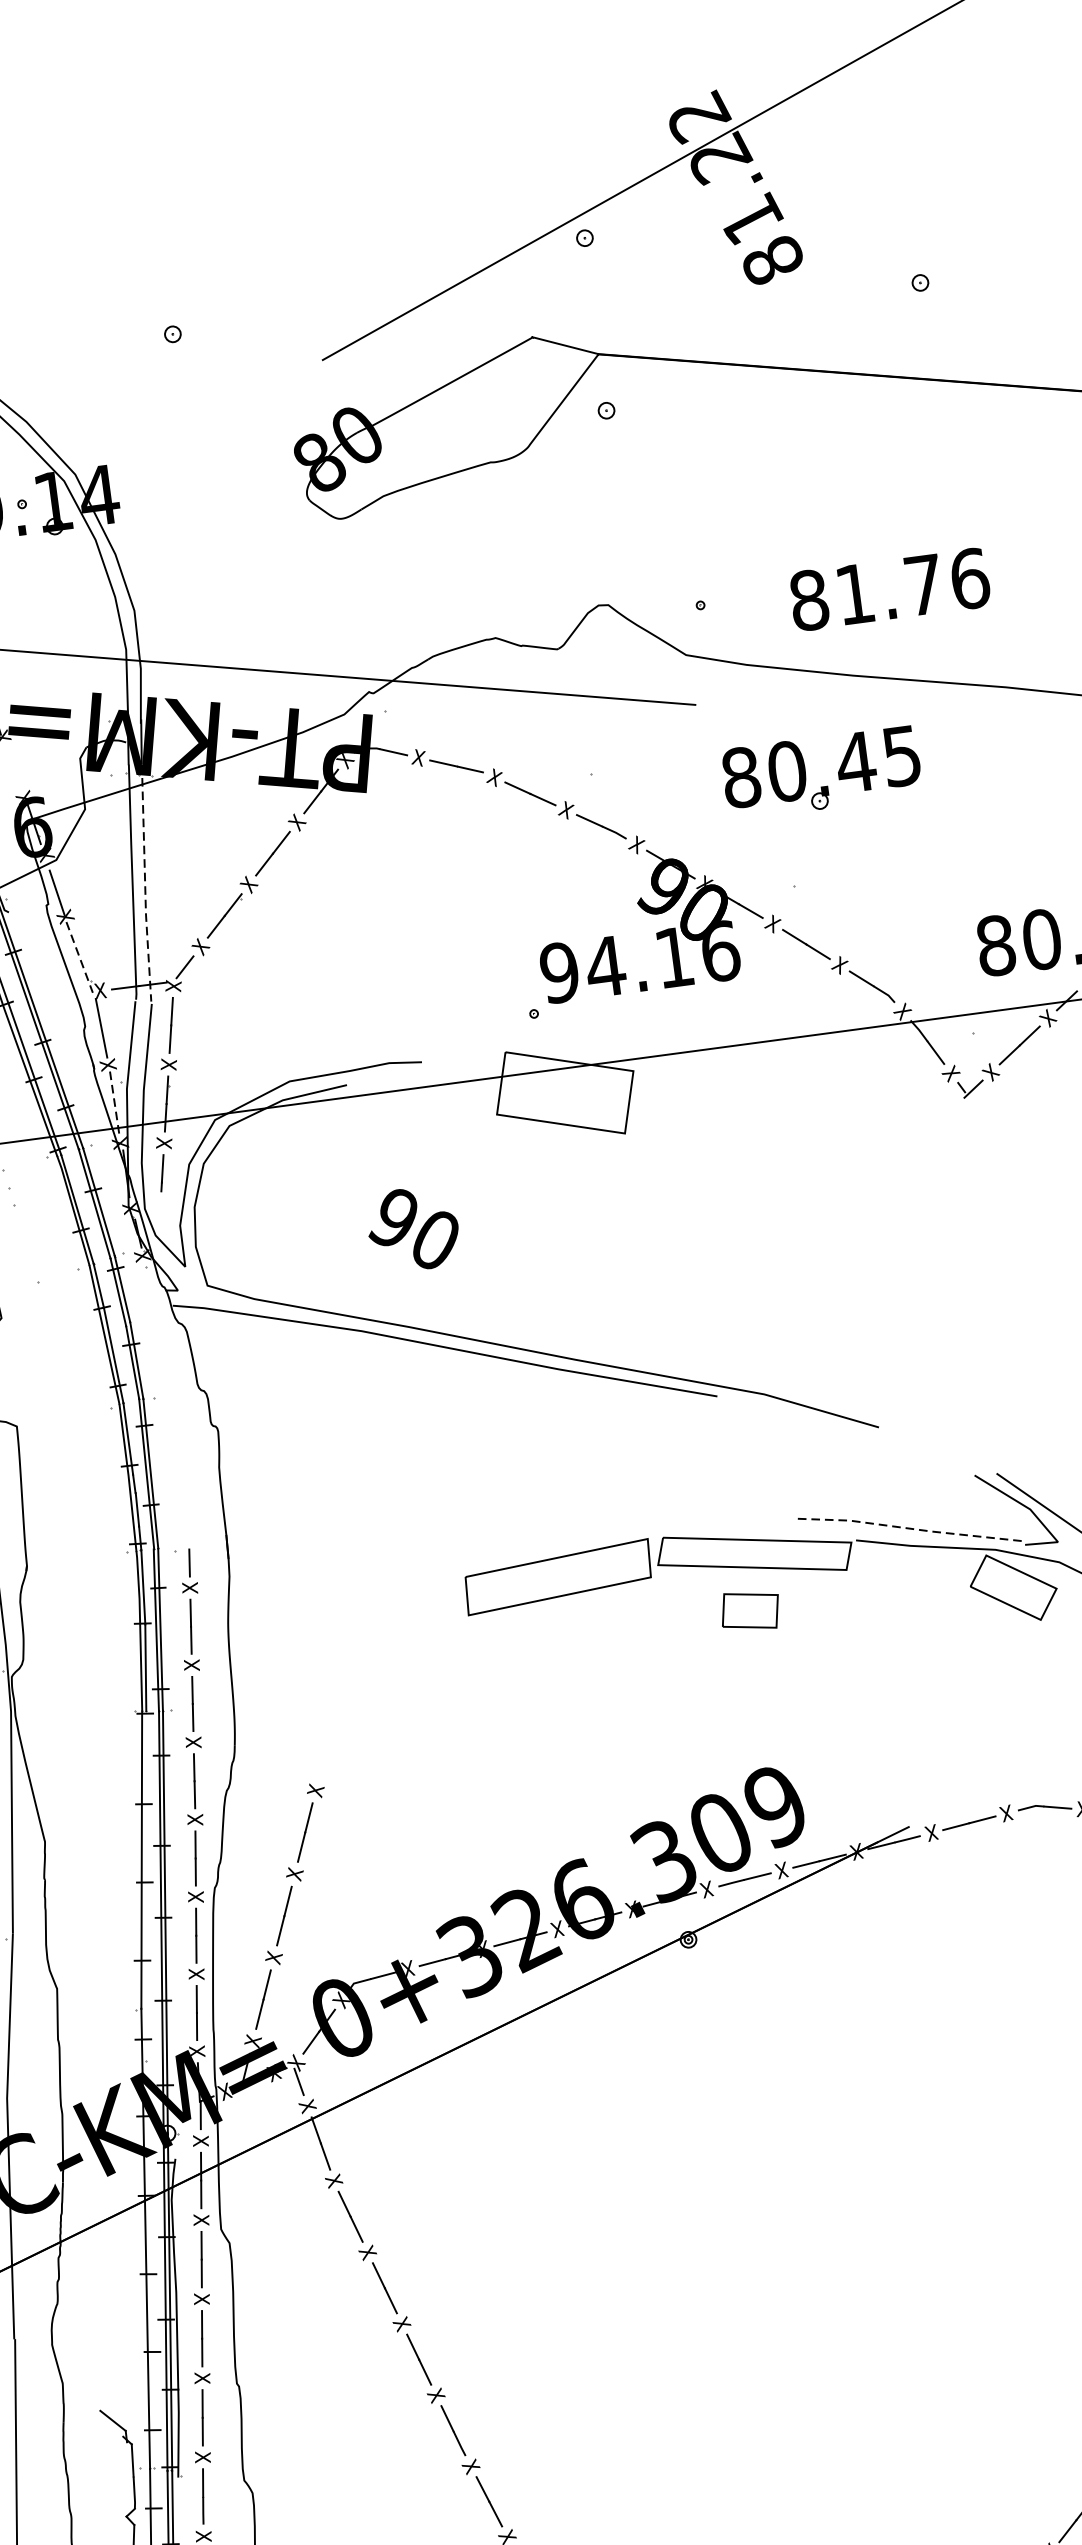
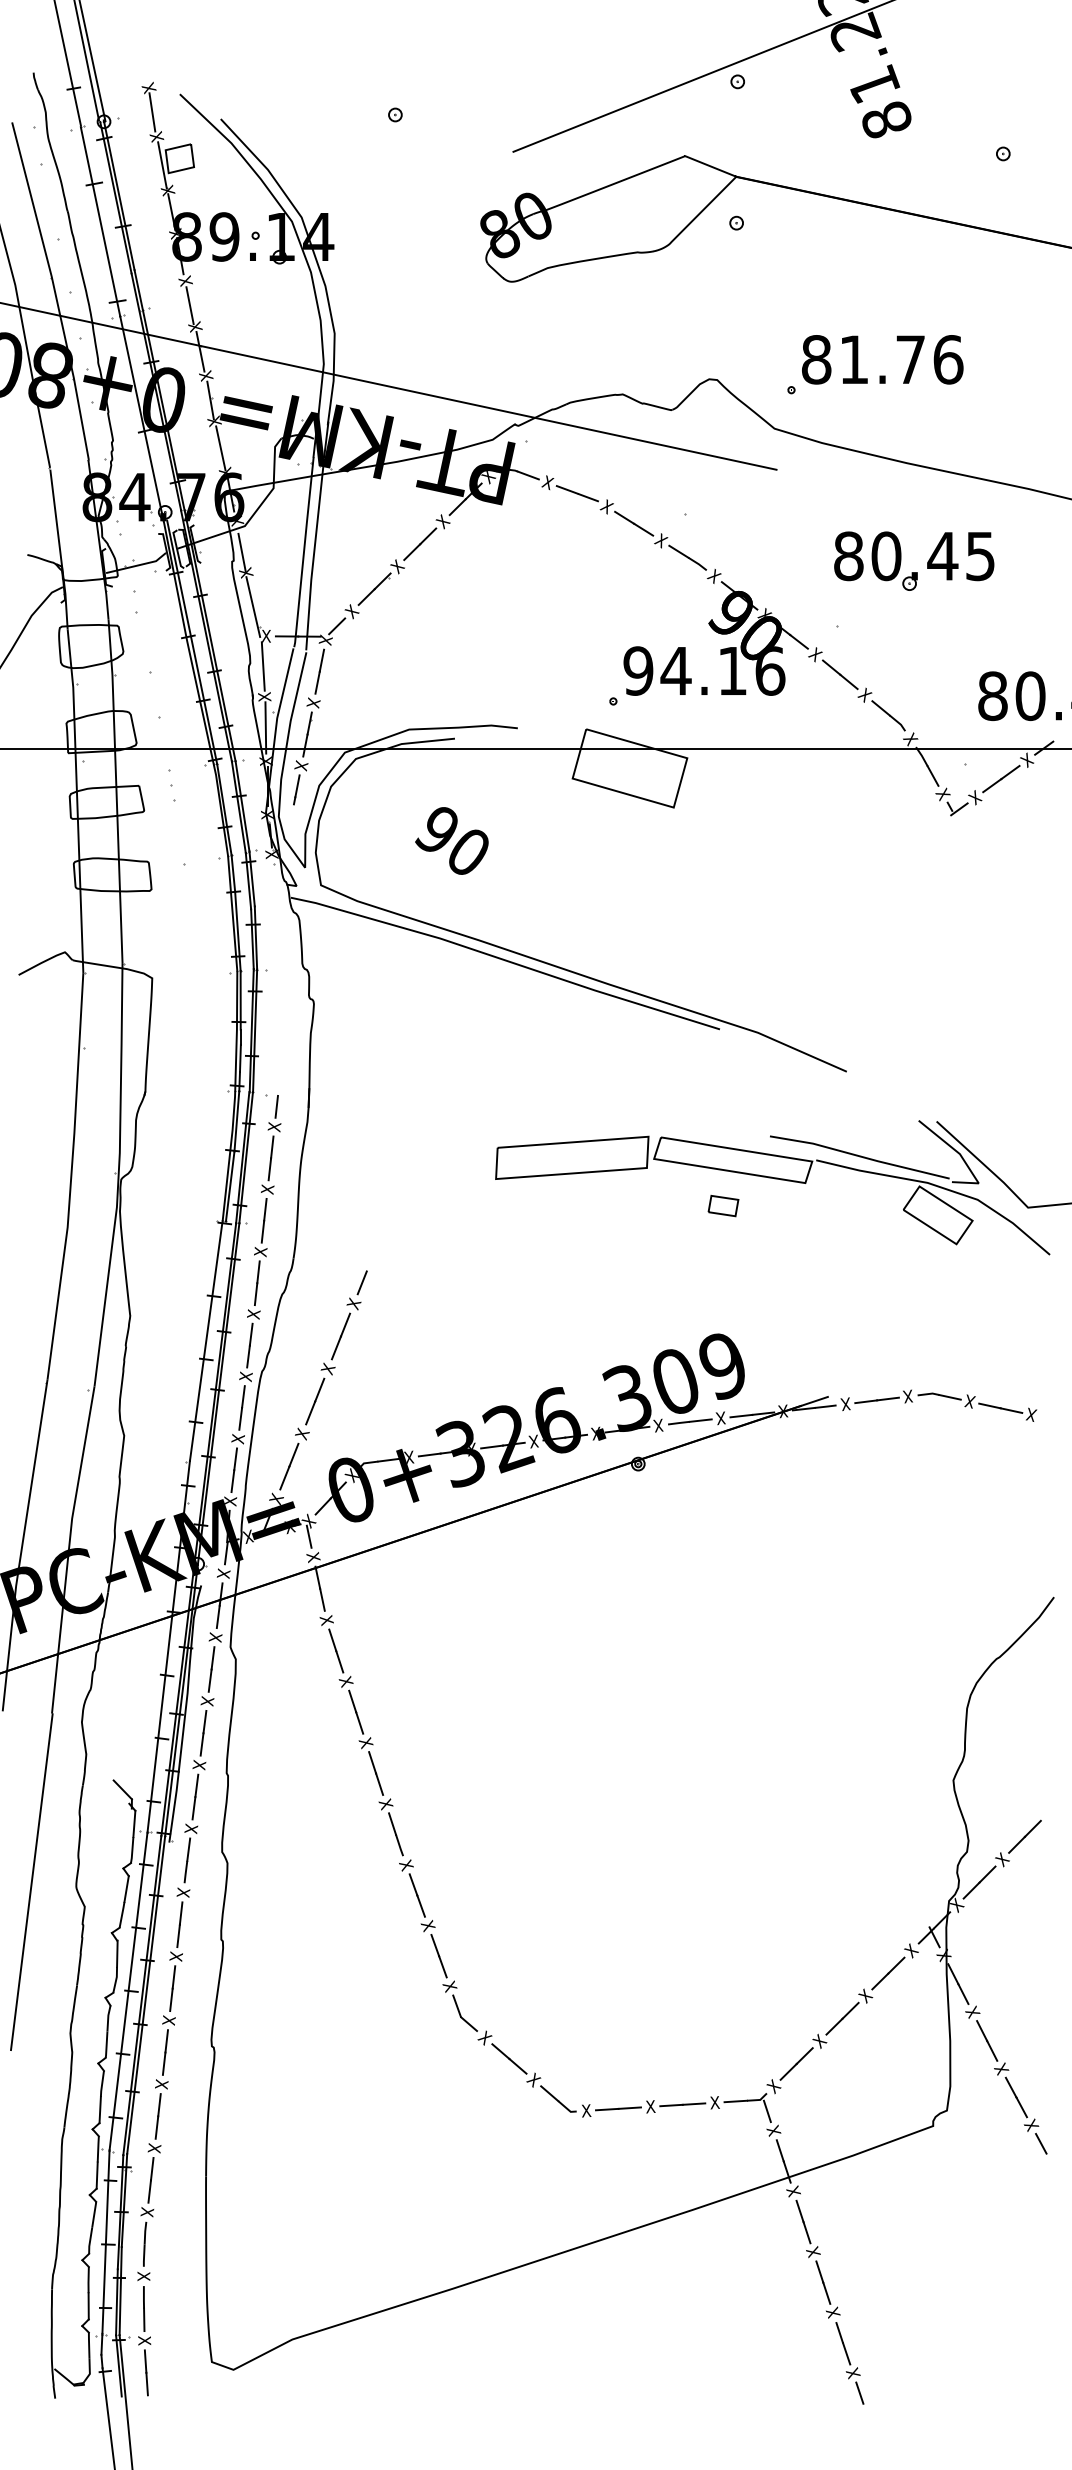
text: (889, 589) -> (882, 359), moved
line: (13, 769) -> (220, 448), added
part: (824, 786) -> (914, 572), moved
line: (144, 884) -> (313, 555), dashed -> solid
line: (80, 957) -> (253, 607), dashed -> solid
line: (114, 1102) -> (265, 727), dashed -> solid
text: (412, 1228) -> (451, 840), moved
line: (908, 1528) -> (859, 1156), dashed -> solid
part: (750, 1611) -> (723, 1206), size x0.62
line: (321, 1763) -> (361, 1282), added

